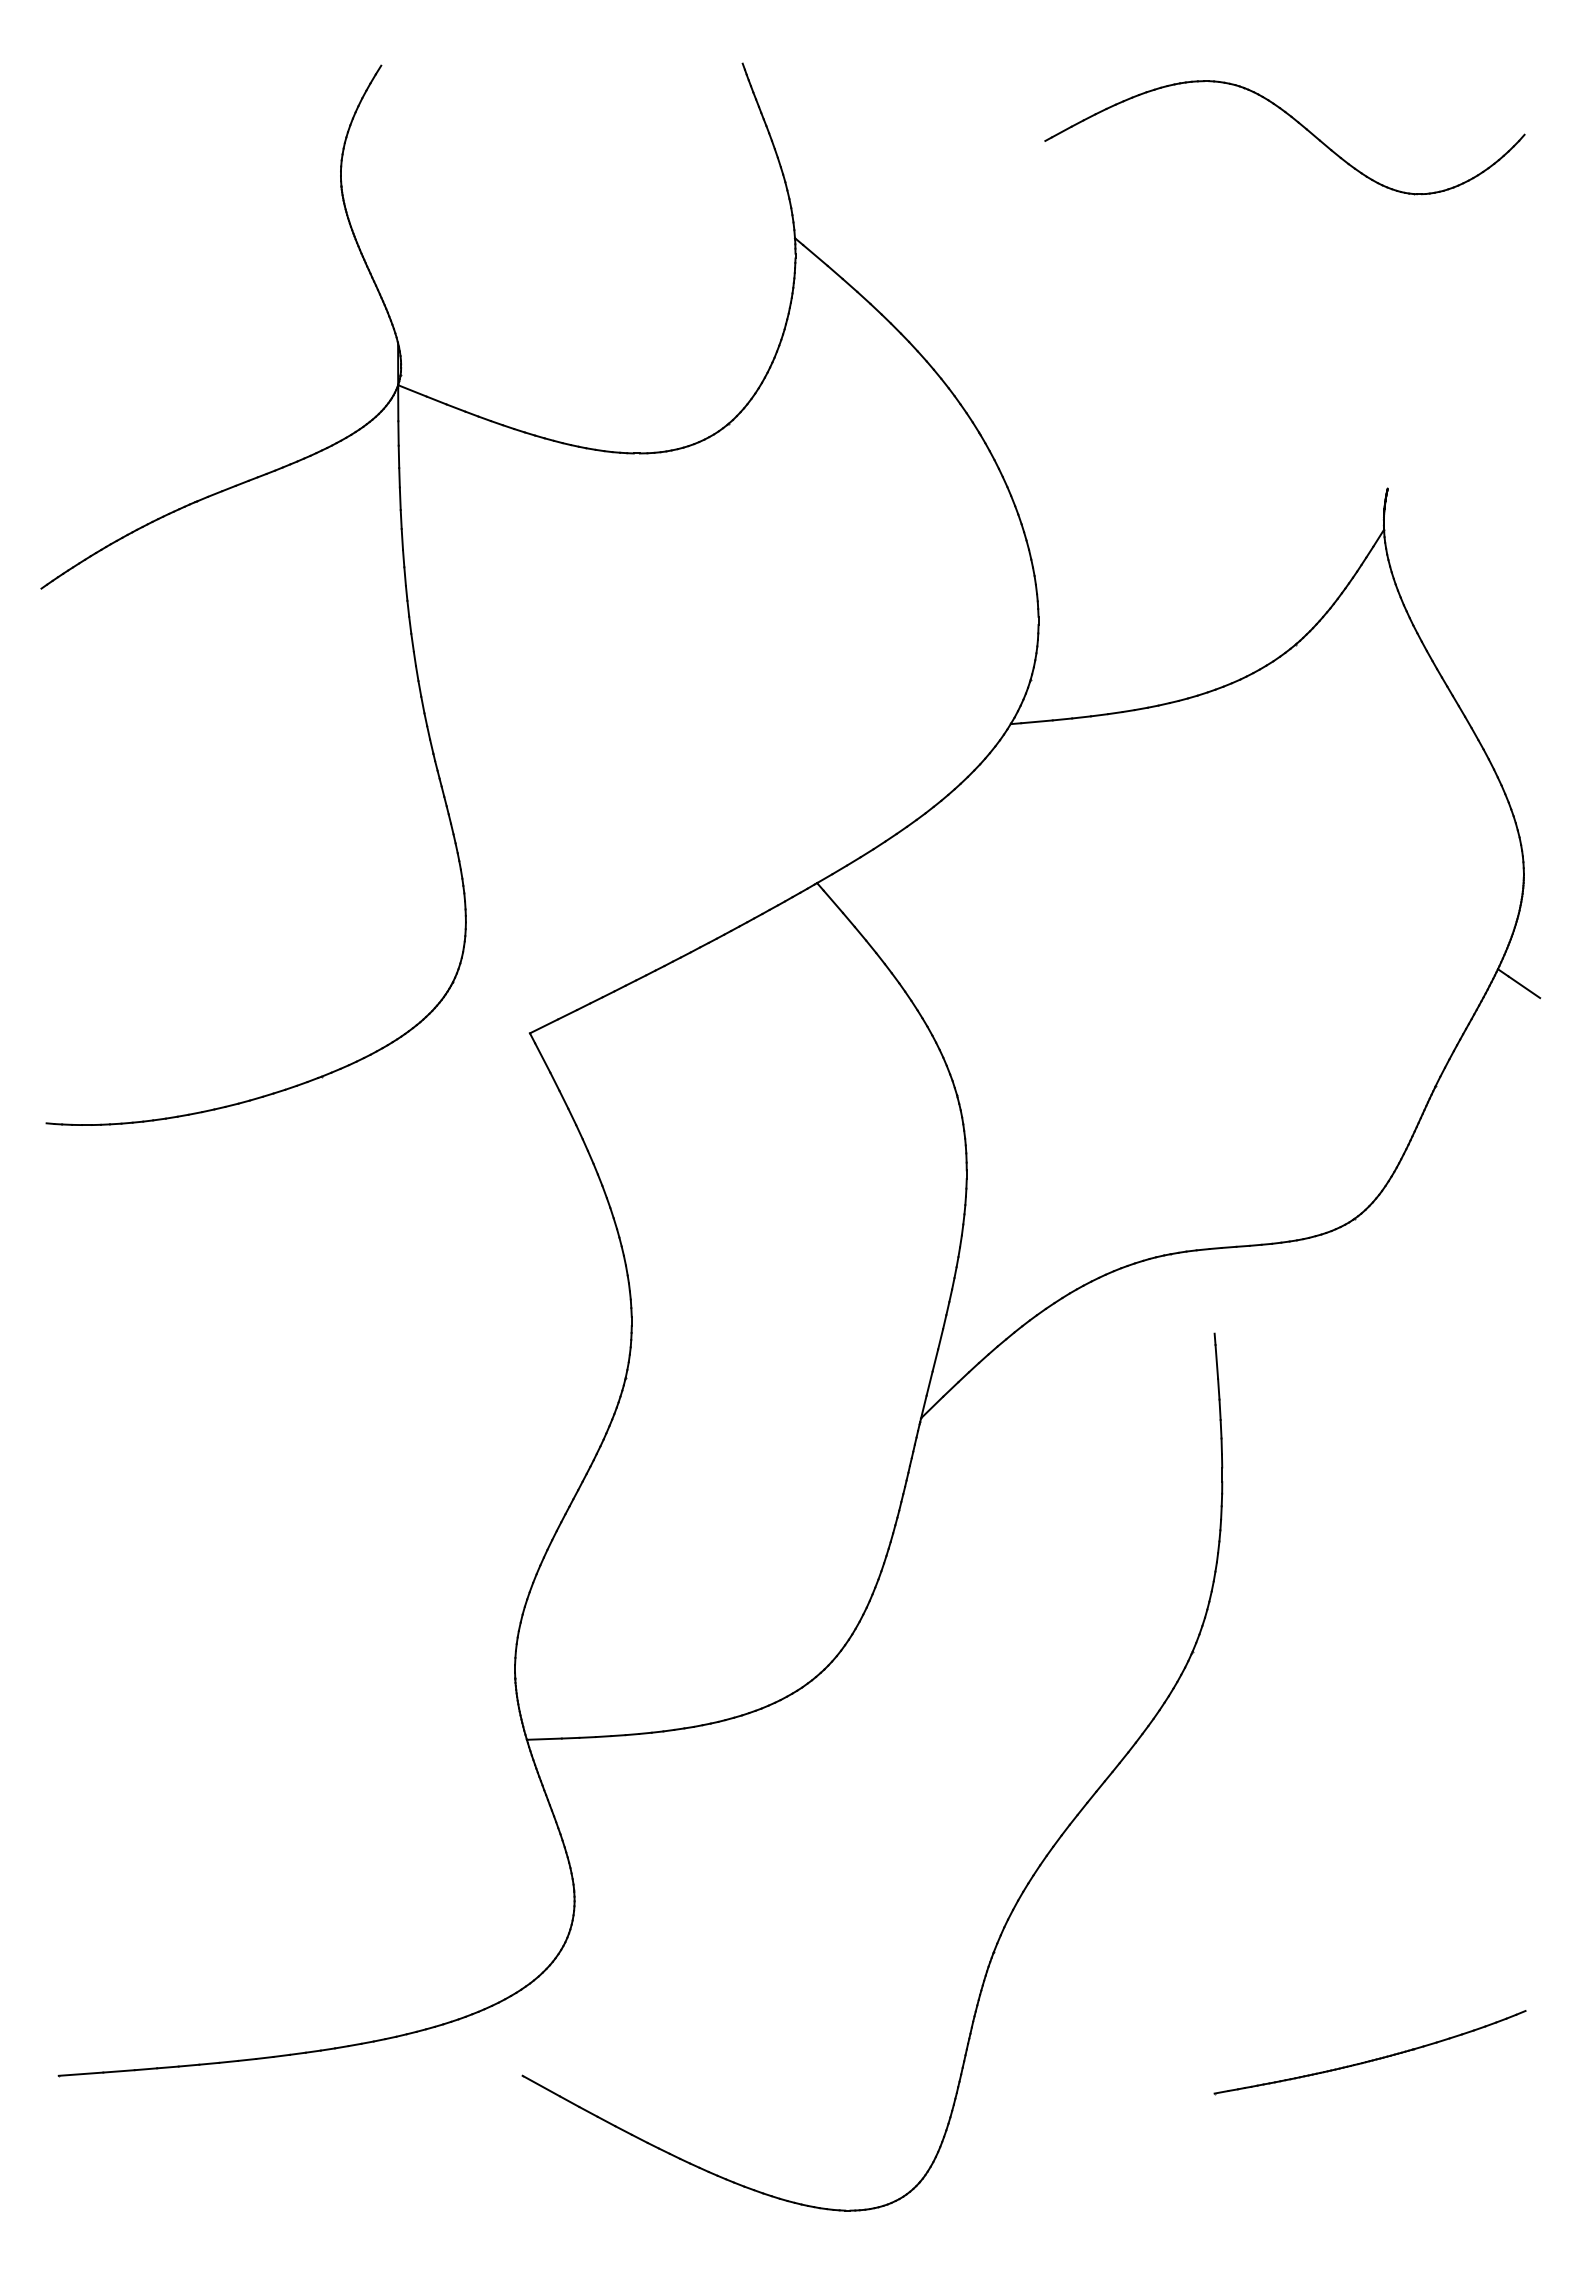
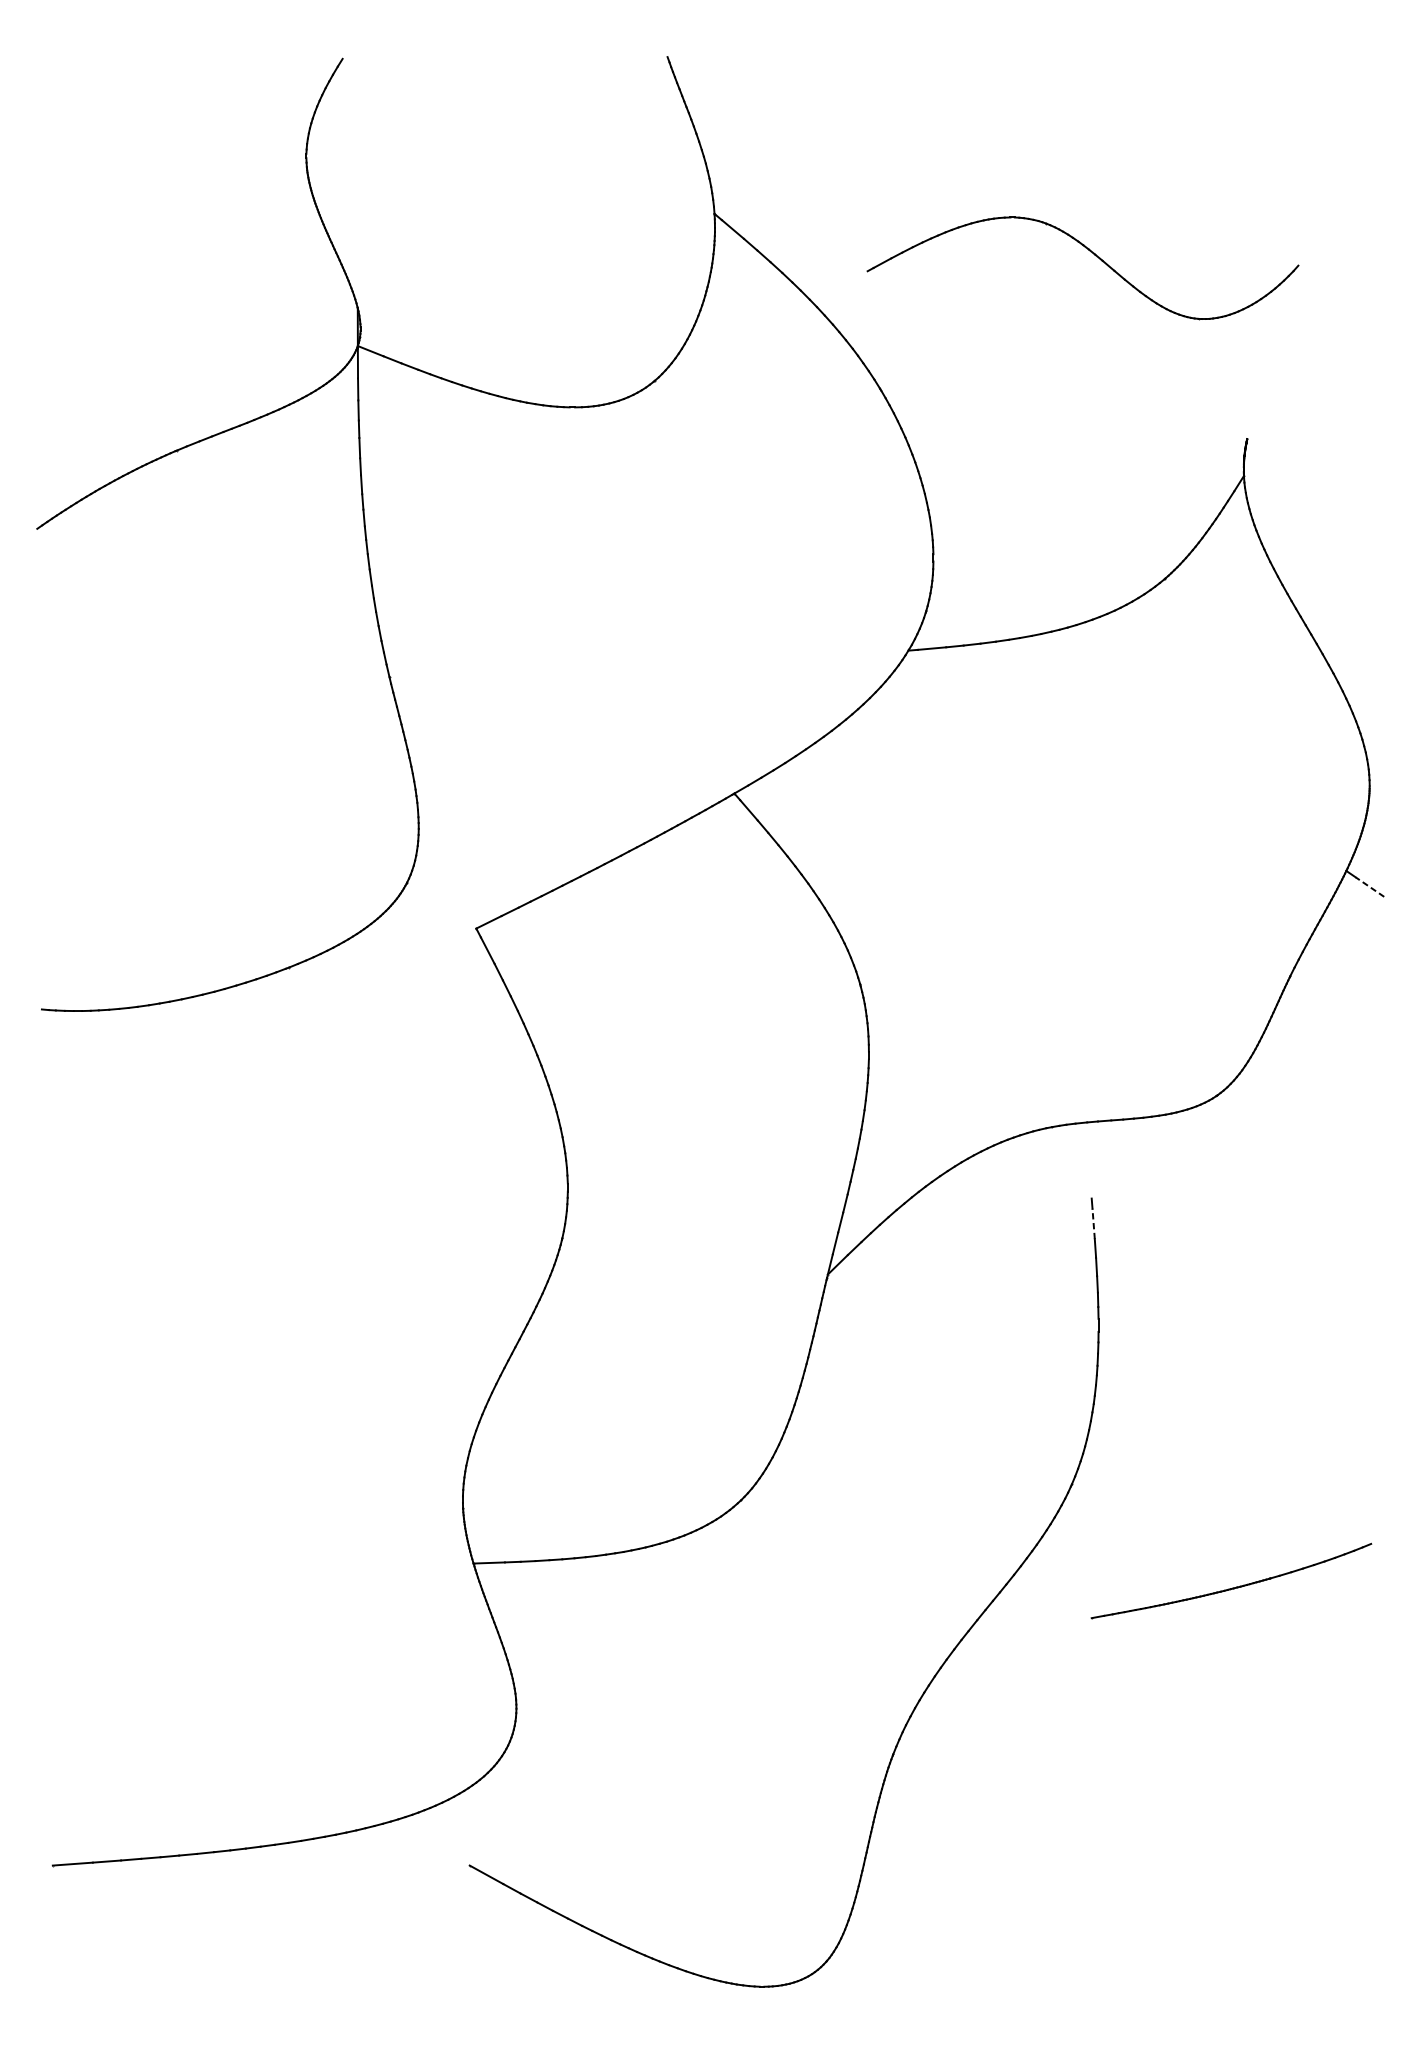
part: (1297, 123) -> (1094, 255), moved
line: (1523, 986) -> (1369, 886), solid -> dashed
line: (1216, 1361) -> (1093, 1223), solid -> dashed
part: (1371, 2059) -> (1232, 1587), moved

